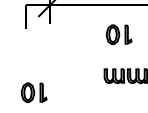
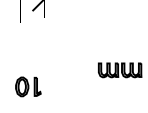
part: (119, 34) -> (113, 28), removed

